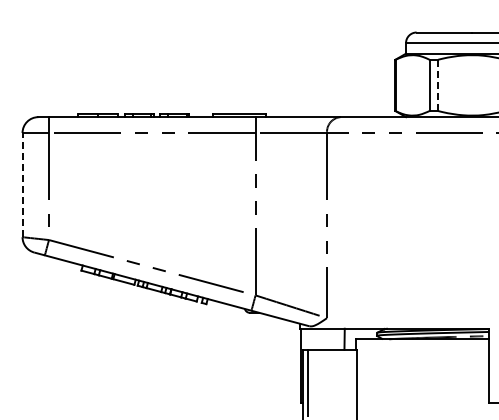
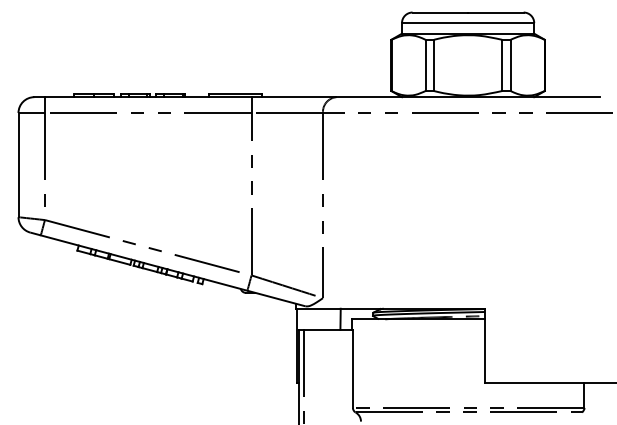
line: (438, 85) -> (434, 65), dashed -> solid
line: (22, 184) -> (18, 164), dashed -> solid

